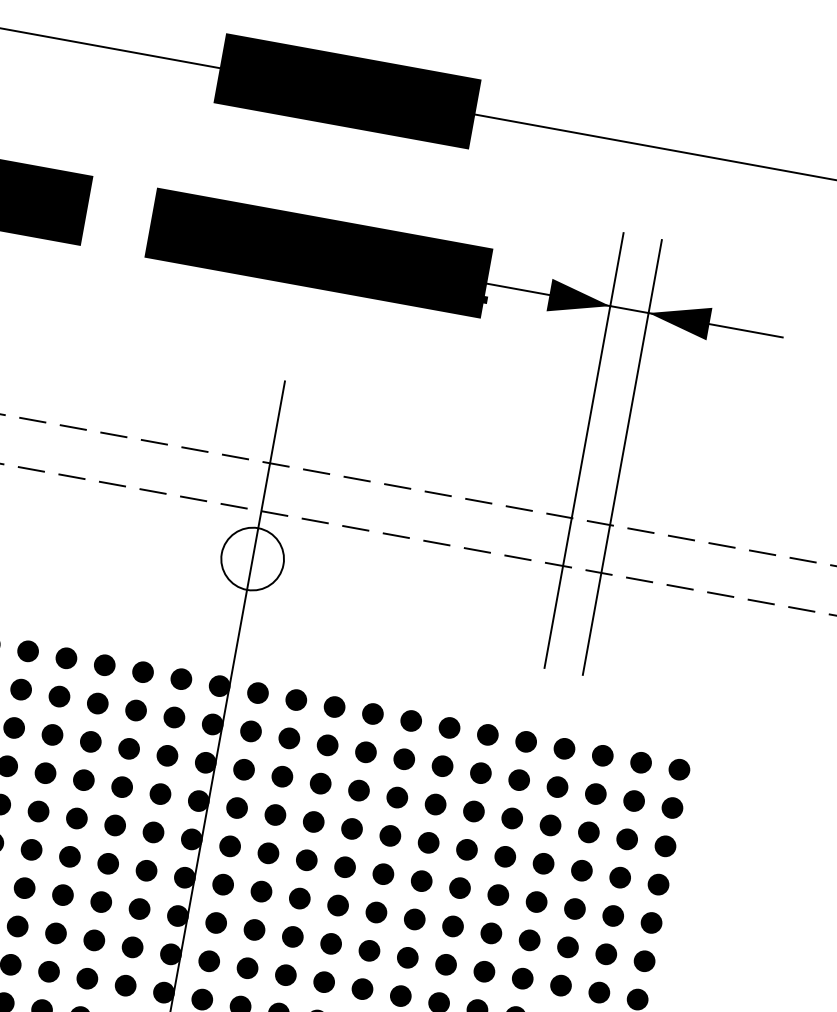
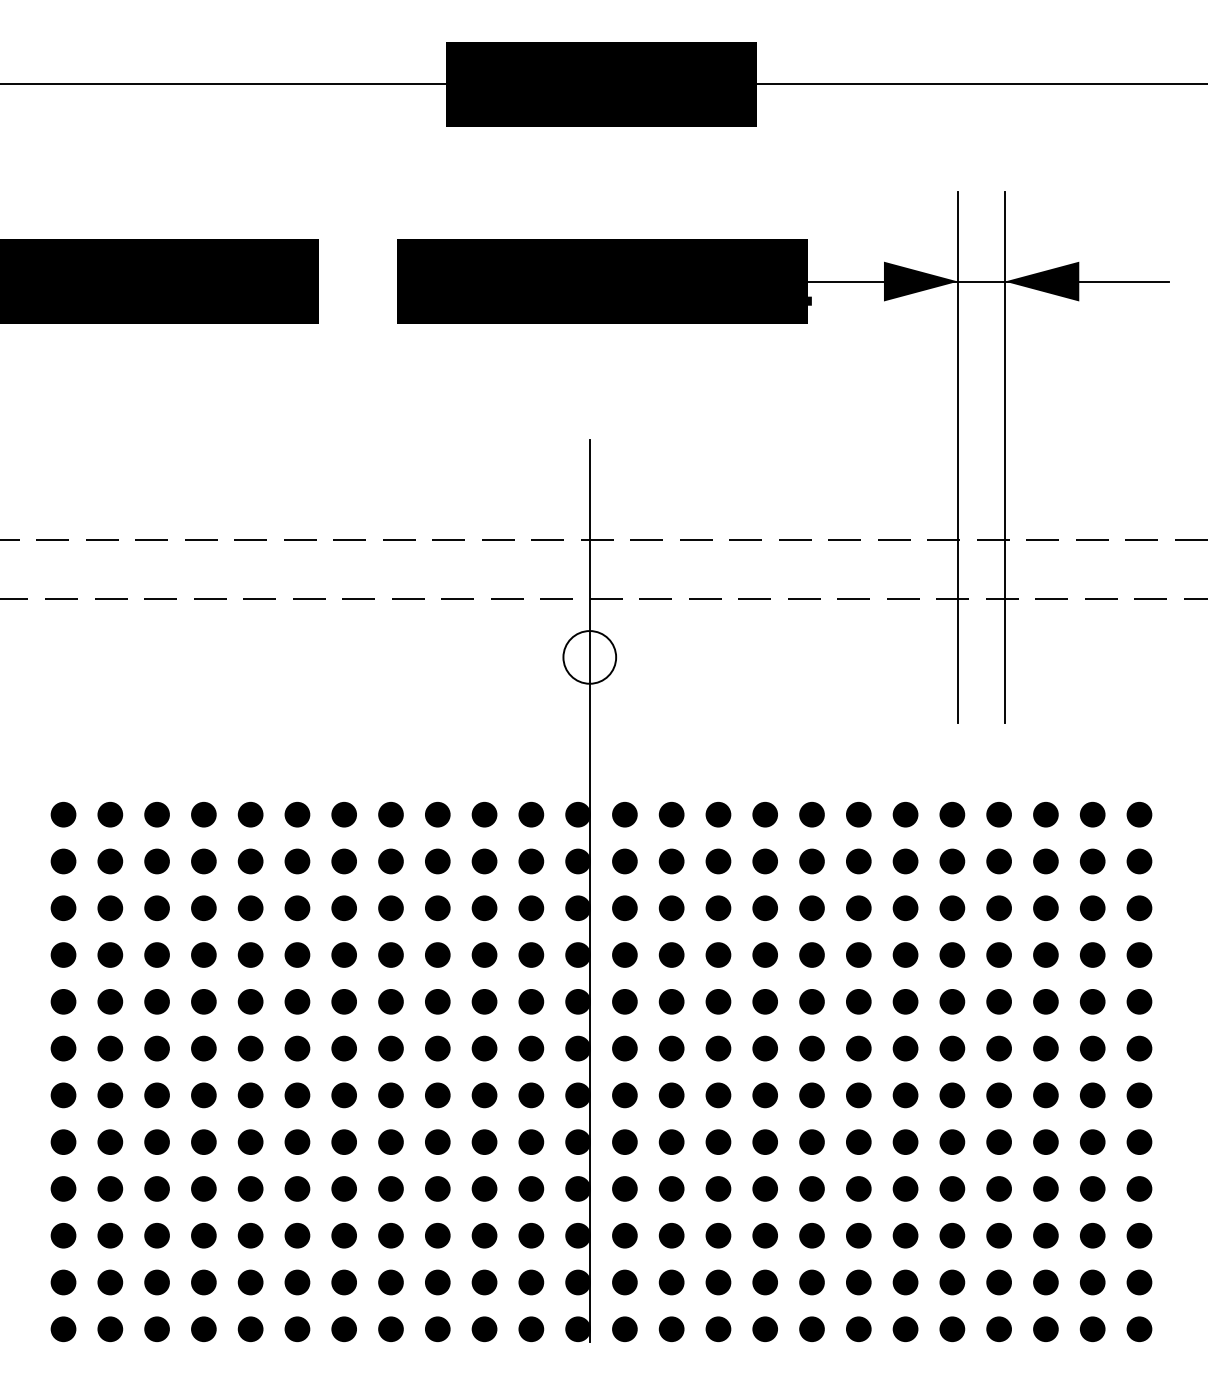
circle: (252, 559) -> (589, 657), size x0.7

